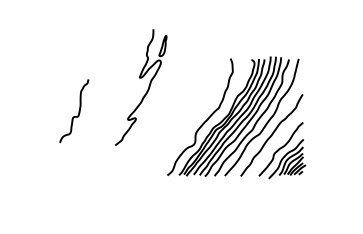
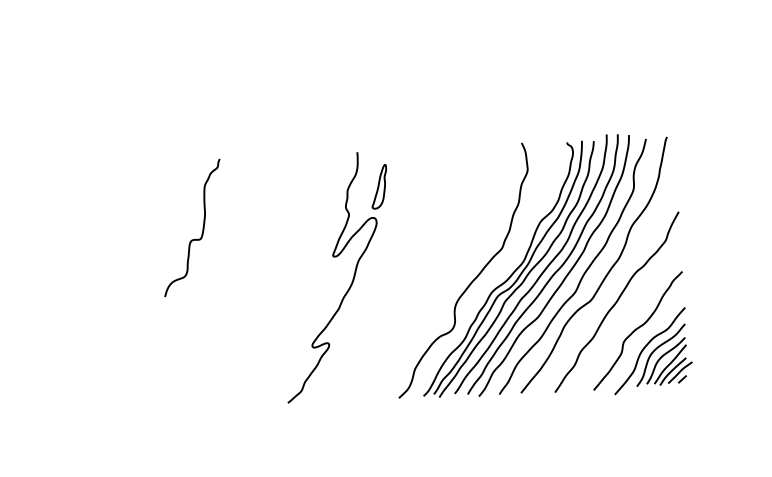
part: (147, 89) -> (350, 280), moved
curve: (78, 111) -> (201, 228), moved

